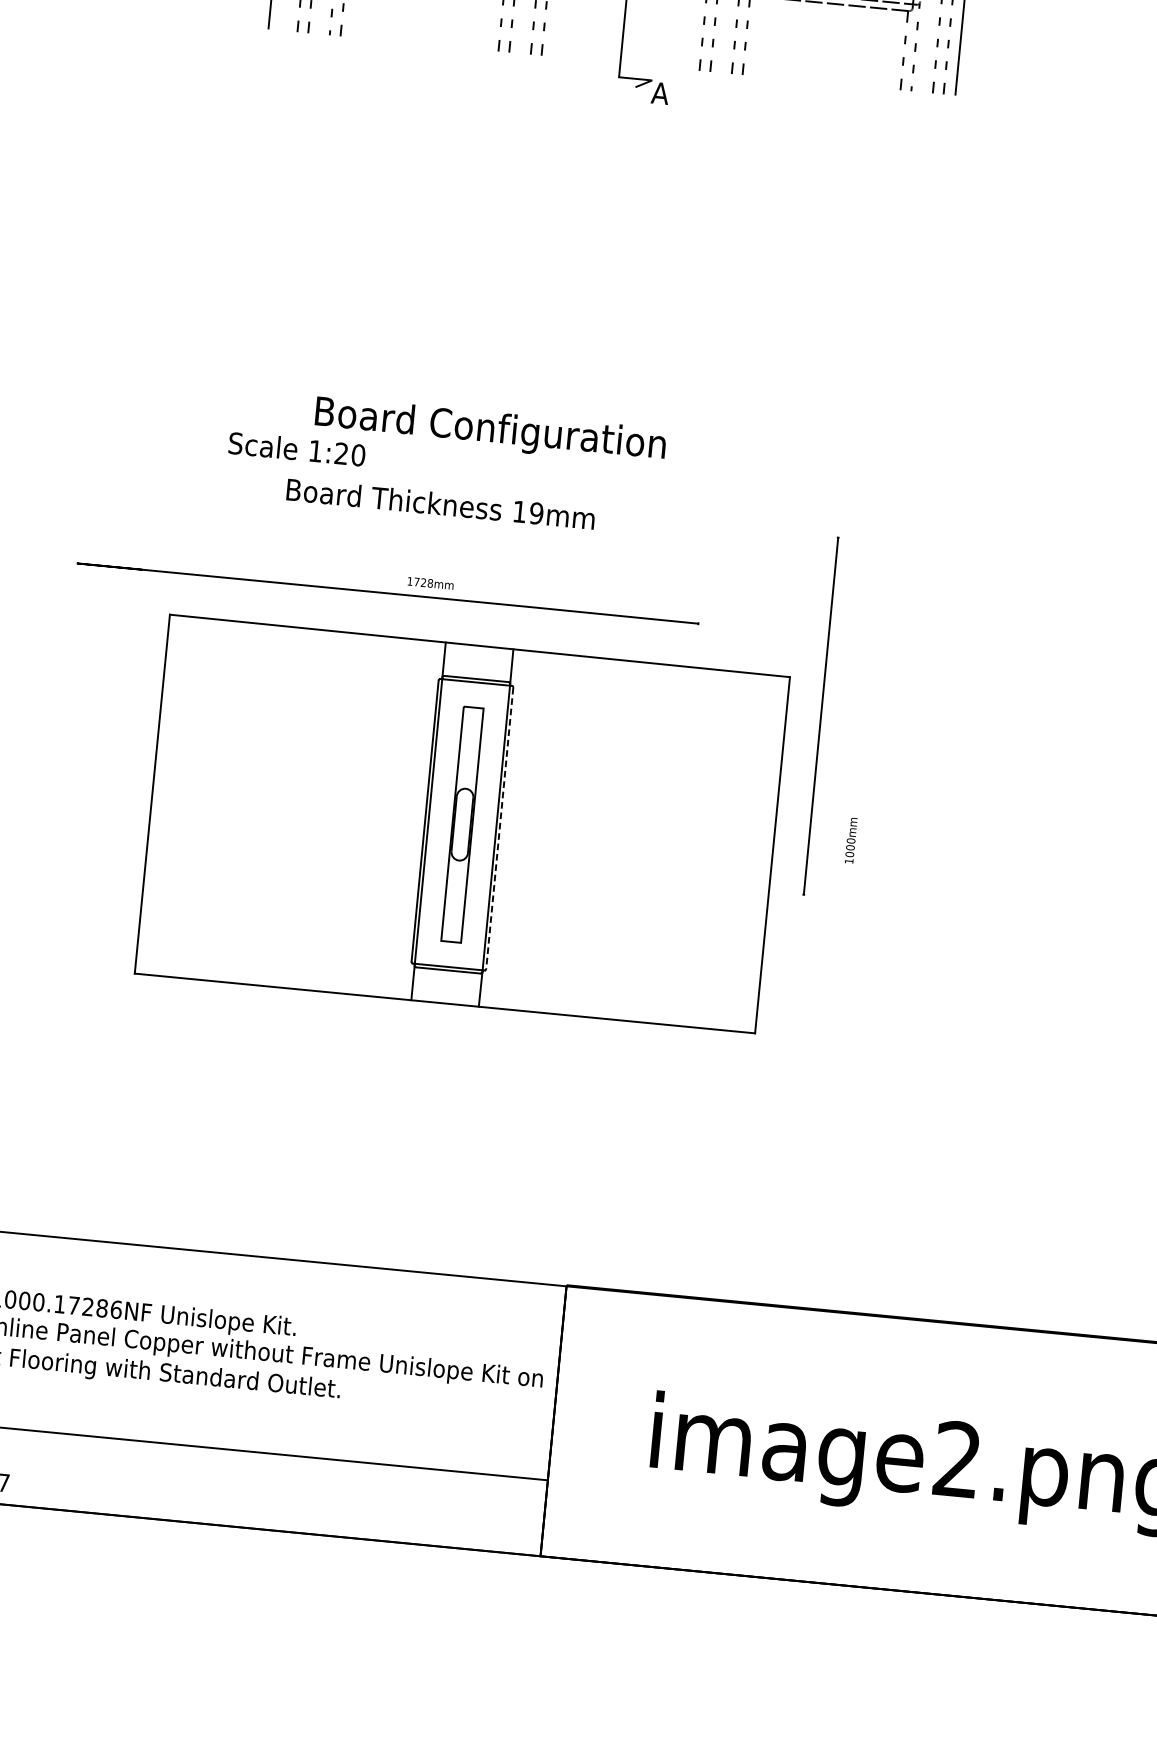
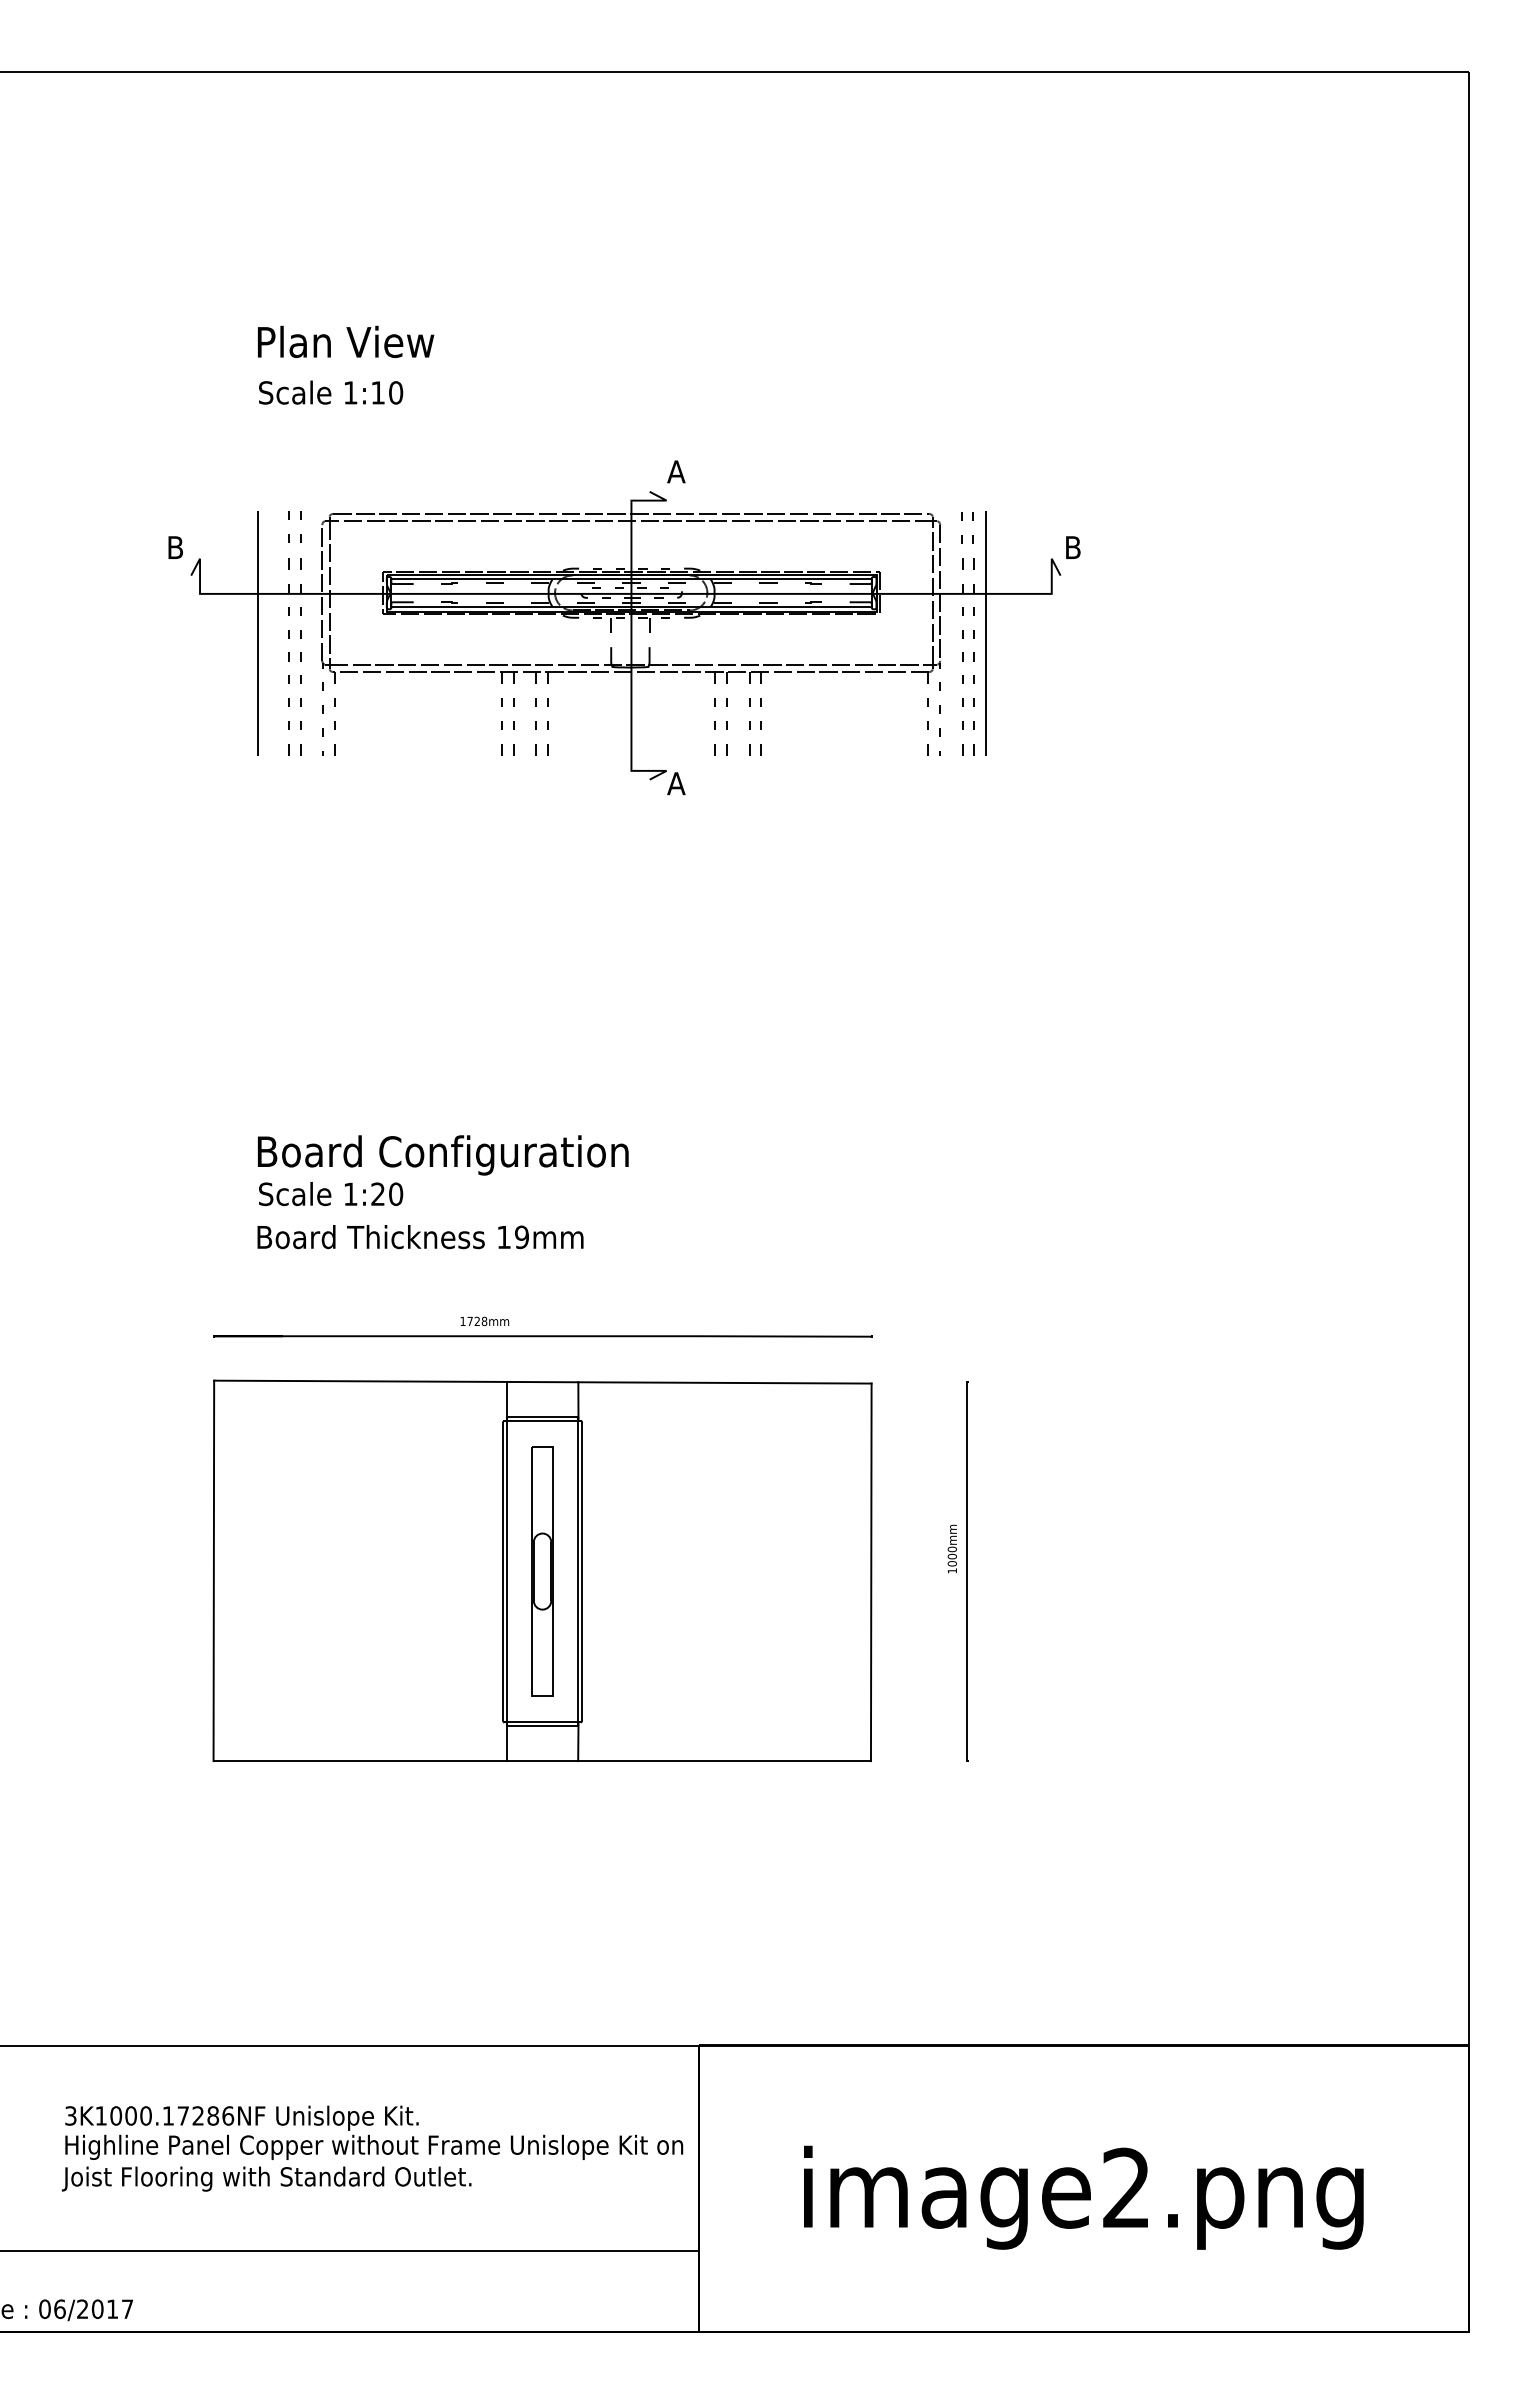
text: (490, 431) -> (443, 1155), moved
text: (440, 504) -> (420, 1237), moved
line: (387, 593) -> (542, 1336), moved
line: (821, 716) -> (967, 1571), moved
line: (500, 828) -> (582, 1571), dashed -> solid

